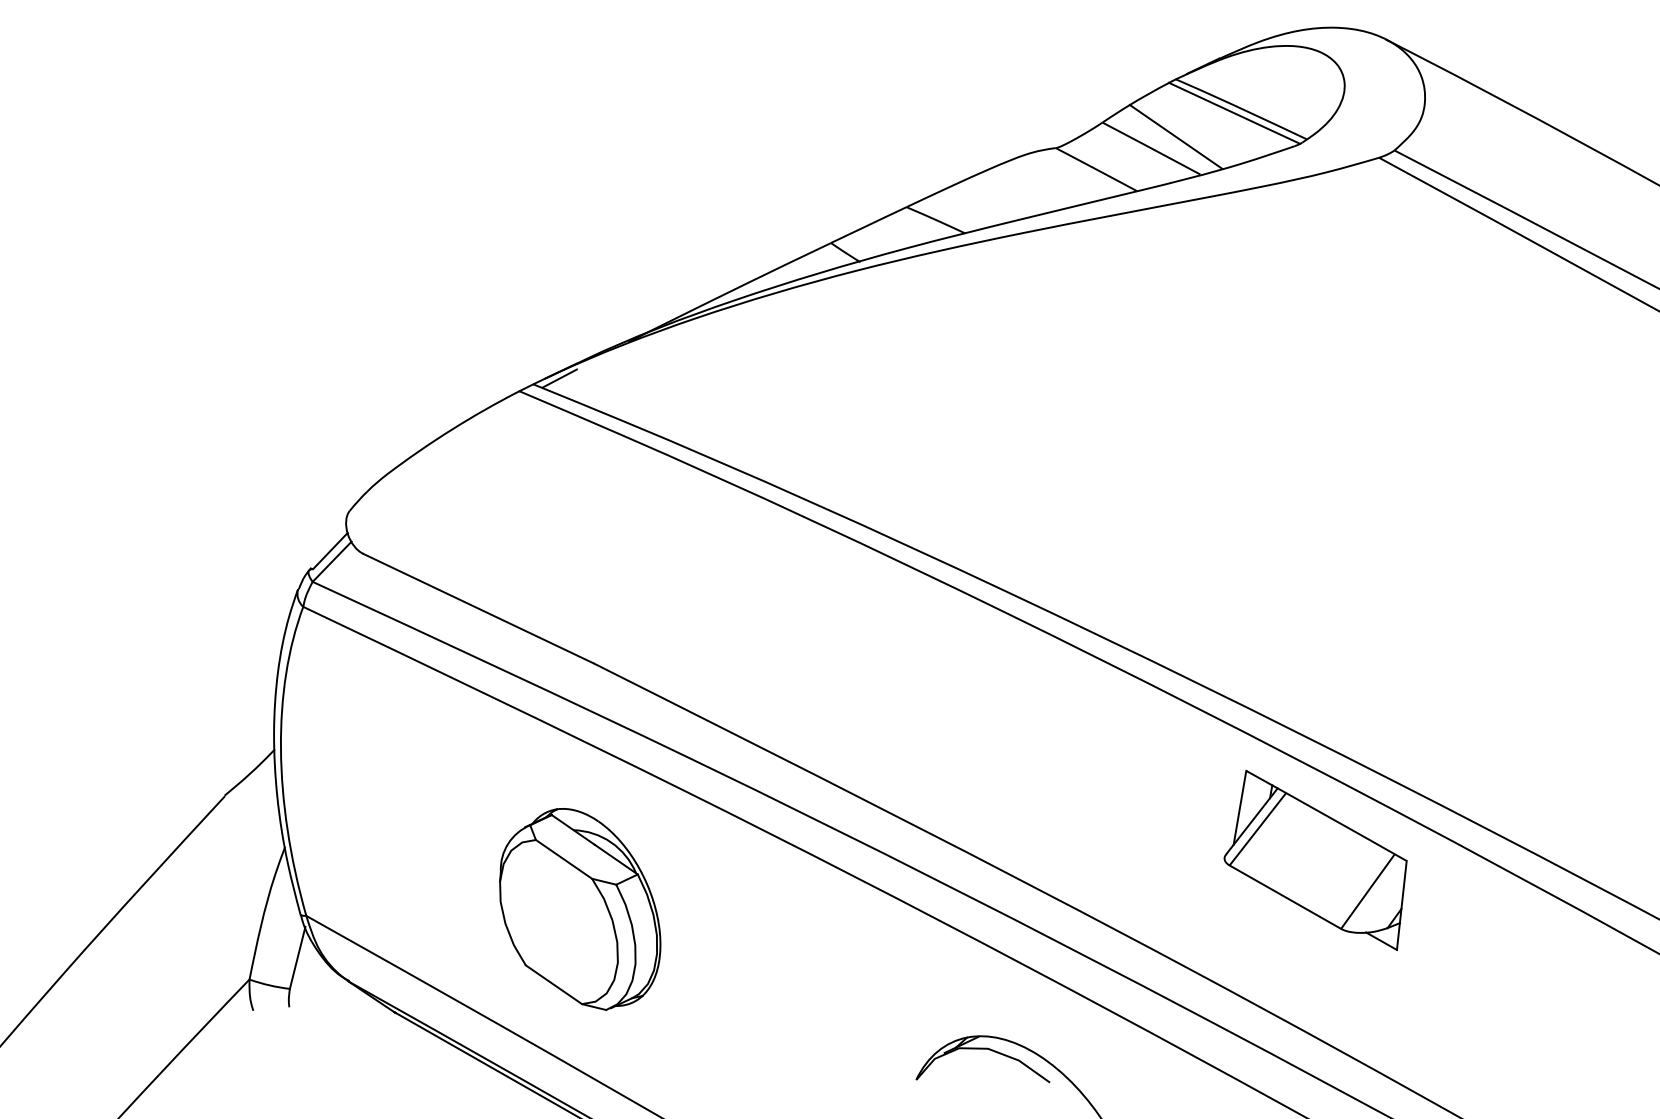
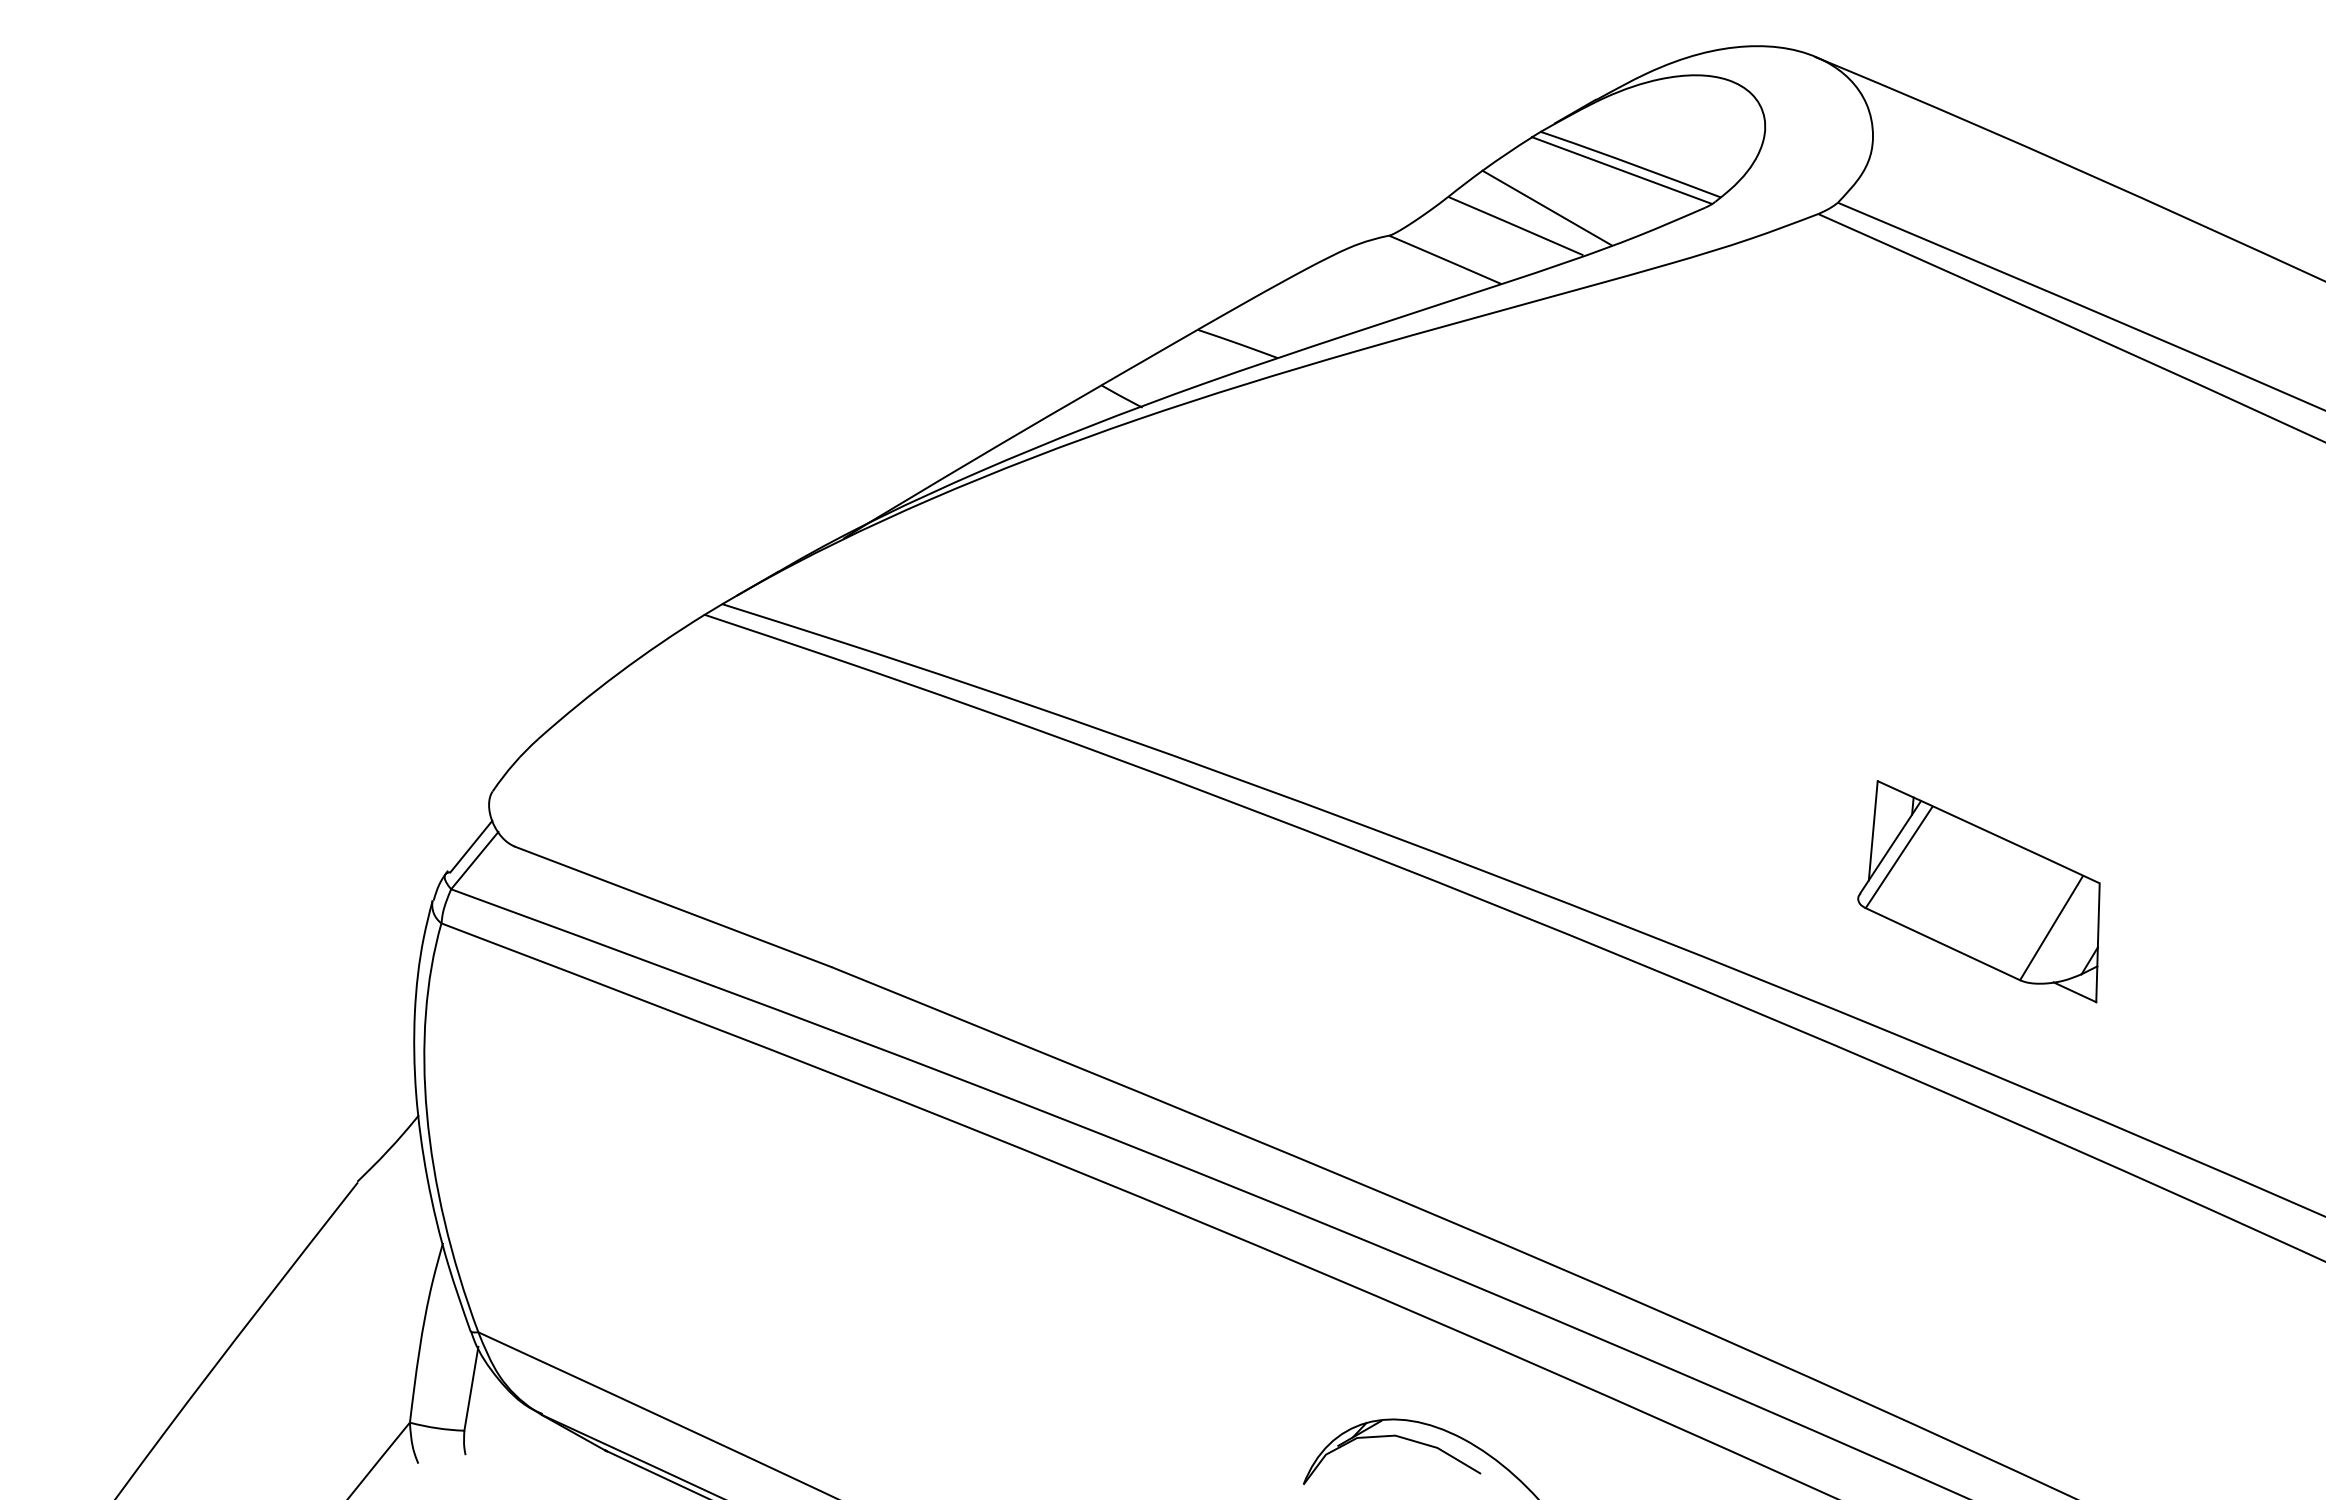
line: (559, 378) -> (756, 593), removed
part: (1315, 859) -> (1978, 891), moved
part: (580, 908) -> (840, 1293), removed

